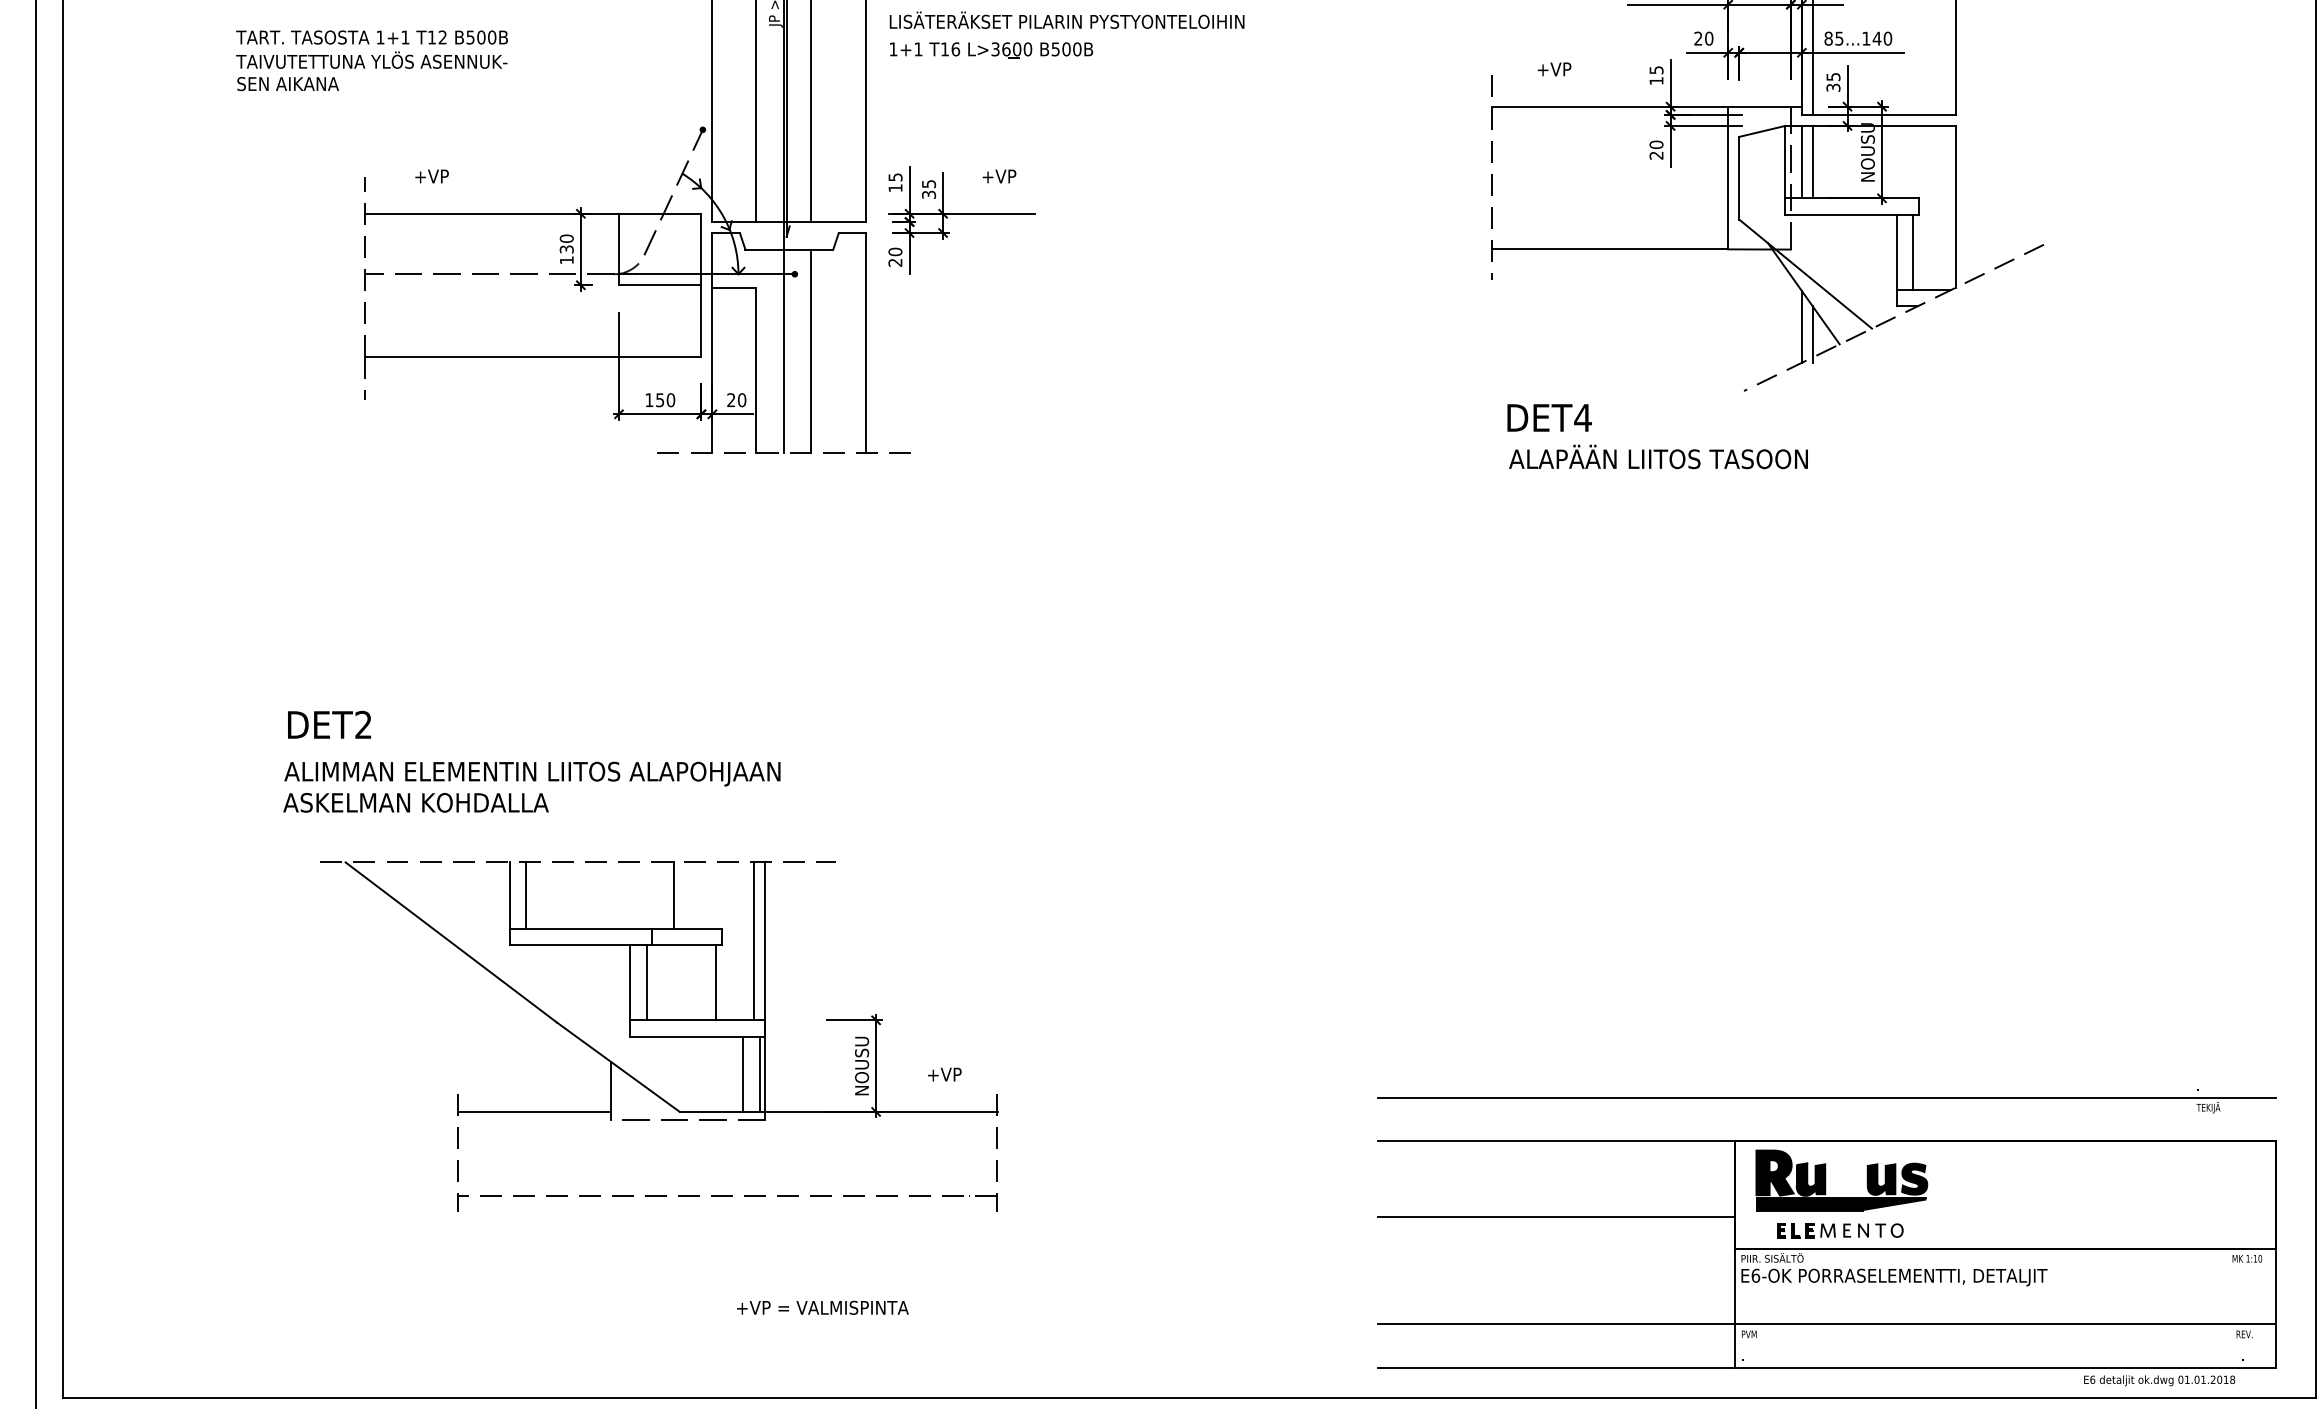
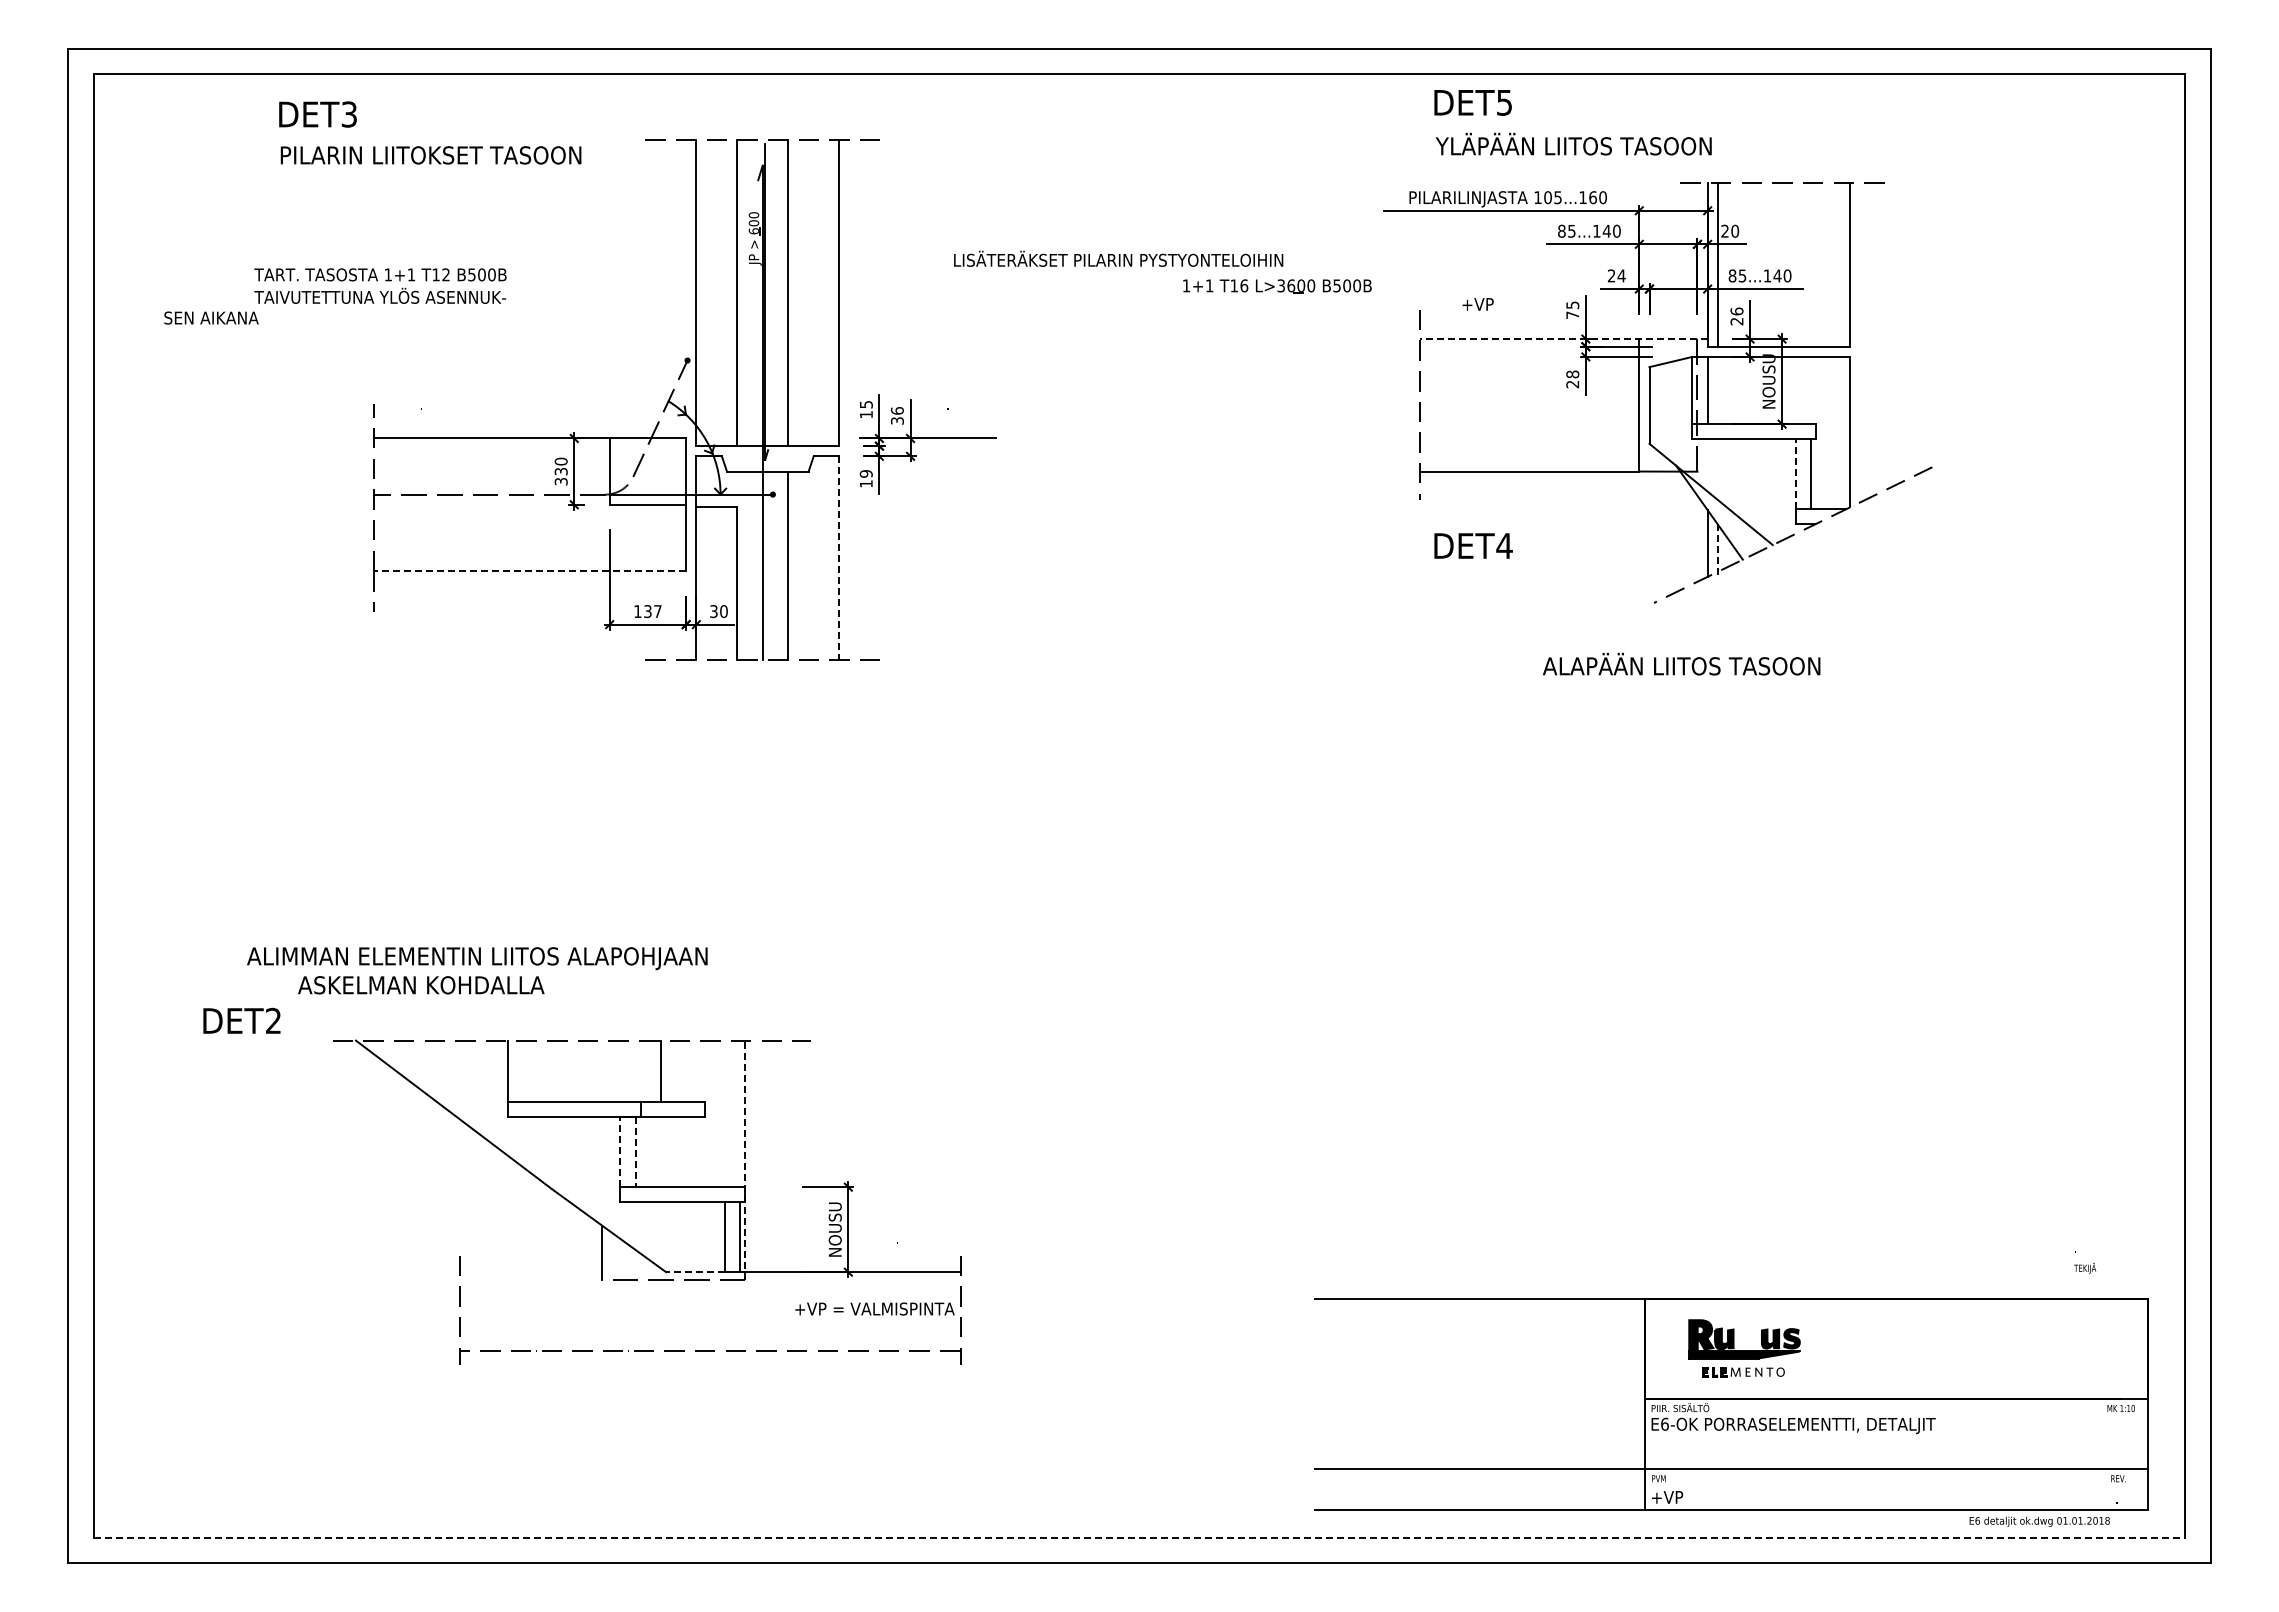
text: (1066, 19) -> (1118, 258), moved
text: (1709, 38) -> (1621, 275), 20 -> 24
part: (991, 50) -> (1277, 286), moved
text: (1656, 80) -> (1572, 314), 15 -> 75
text: (1832, 82) -> (1736, 316), 35 -> 26
text: (288, 83) -> (211, 317), moved
line: (1647, 107) -> (1564, 339), solid -> dashed
text: (1656, 144) -> (1572, 374), 20 -> 28
line: (1812, 162) -> (1717, 390), removed
text: (431, 176) -> (435, 403), +VP -> .
text: (999, 176) -> (962, 403), +VP -> .
text: (929, 183) -> (897, 410), 35 -> 36
line: (1896, 252) -> (1795, 474), solid -> dashed
text: (894, 256) -> (865, 478), 20 -> 19
text: (566, 260) -> (560, 481), 130 -> 330
line: (1812, 335) -> (1717, 551), solid -> dashed
line: (866, 343) -> (839, 558), solid -> dashed
line: (532, 357) -> (529, 571), solid -> dashed
text: (665, 400) -> (652, 611), 150 -> 137
text: (730, 400) -> (713, 611), 20 -> 30
text: (1549, 417) -> (1473, 545), moved
text: (1658, 457) -> (1681, 664), moved
text: (329, 724) -> (241, 1020), moved
text: (532, 773) -> (477, 958), moved
line: (526, 895) -> (523, 1071), removed
line: (754, 940) -> (735, 1113), removed
line: (630, 982) -> (620, 1152), solid -> dashed
line: (646, 982) -> (635, 1152), solid -> dashed
line: (715, 982) -> (699, 1152), removed
line: (765, 991) -> (745, 1160), solid -> dashed
text: (944, 1074) -> (911, 1237), +VP -> .
line: (1827, 1098) -> (1731, 1259), removed
line: (534, 1112) -> (531, 1272), removed
line: (710, 1112) -> (694, 1272), solid -> dashed
part: (1841, 1194) -> (1744, 1348), size x0.7
line: (1556, 1216) -> (1479, 1369), removed
text: (822, 1307) -> (874, 1308), moved
text: (1758, 1354) -> (1667, 1497), . -> +VP
line: (1189, 1397) -> (1139, 1537), solid -> dashed

